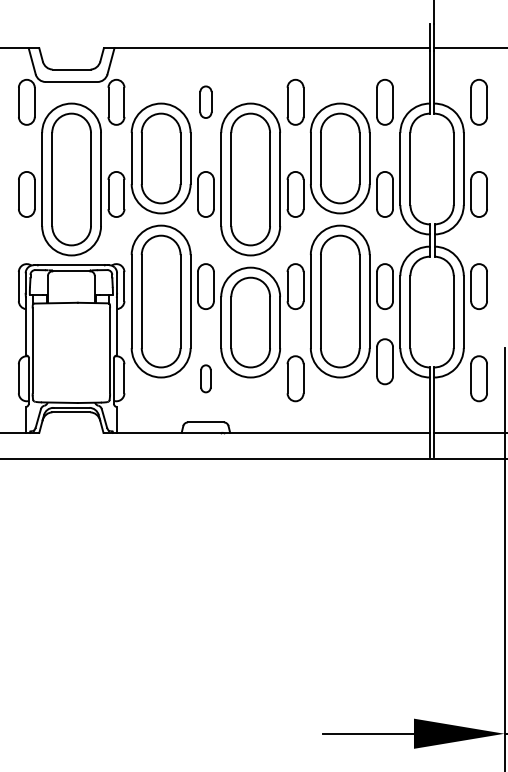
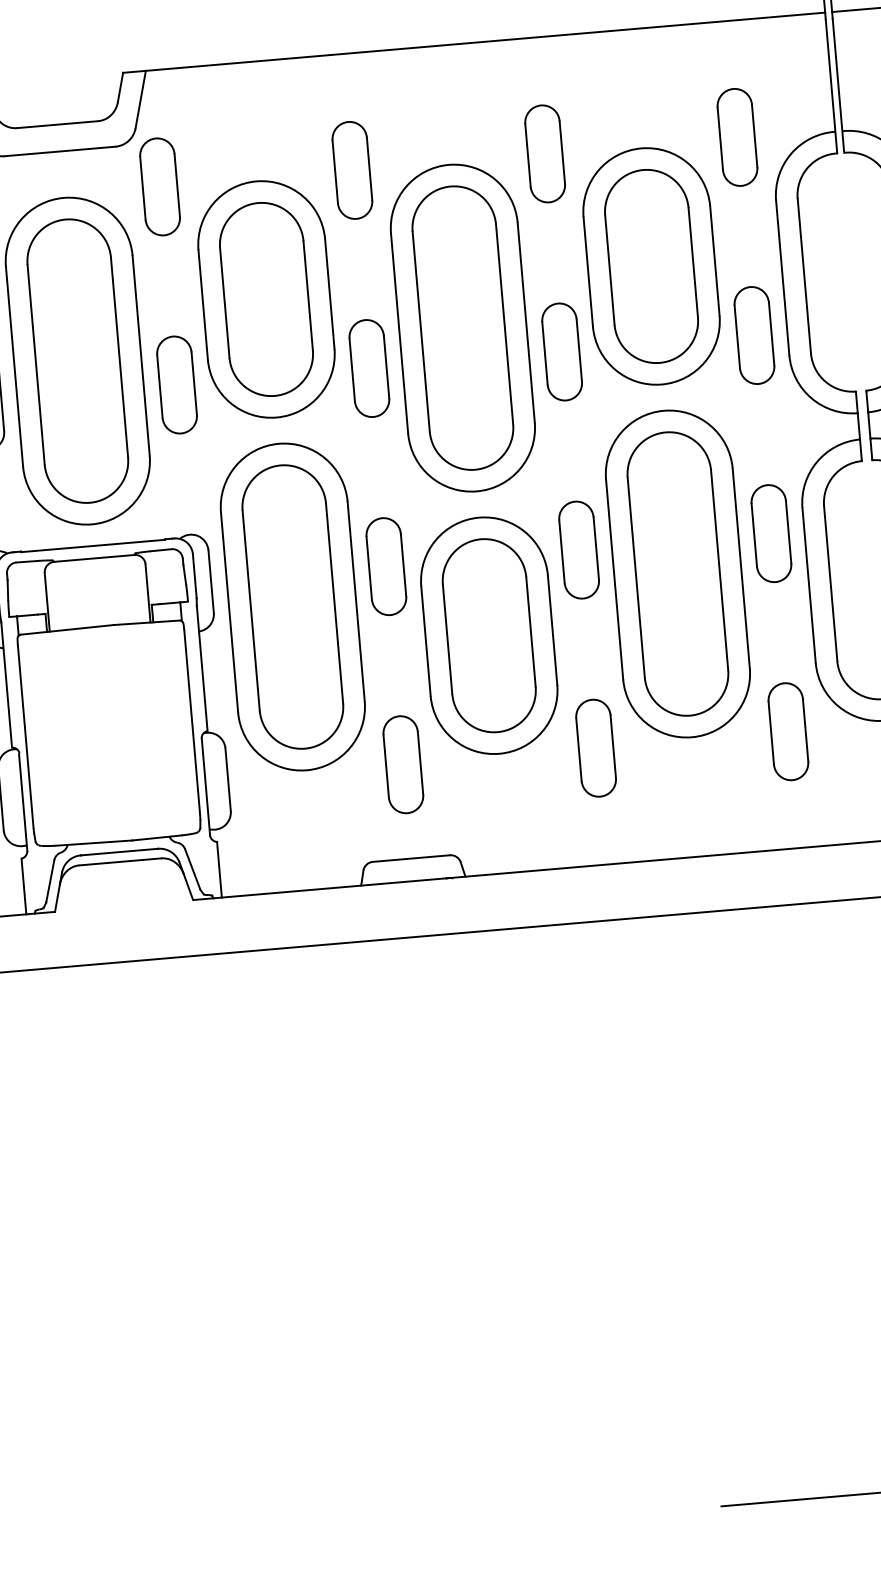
part: (205, 101) -> (351, 168), size x1.43
part: (384, 361) -> (787, 731), moved
part: (205, 378) -> (402, 764), size x1.67

